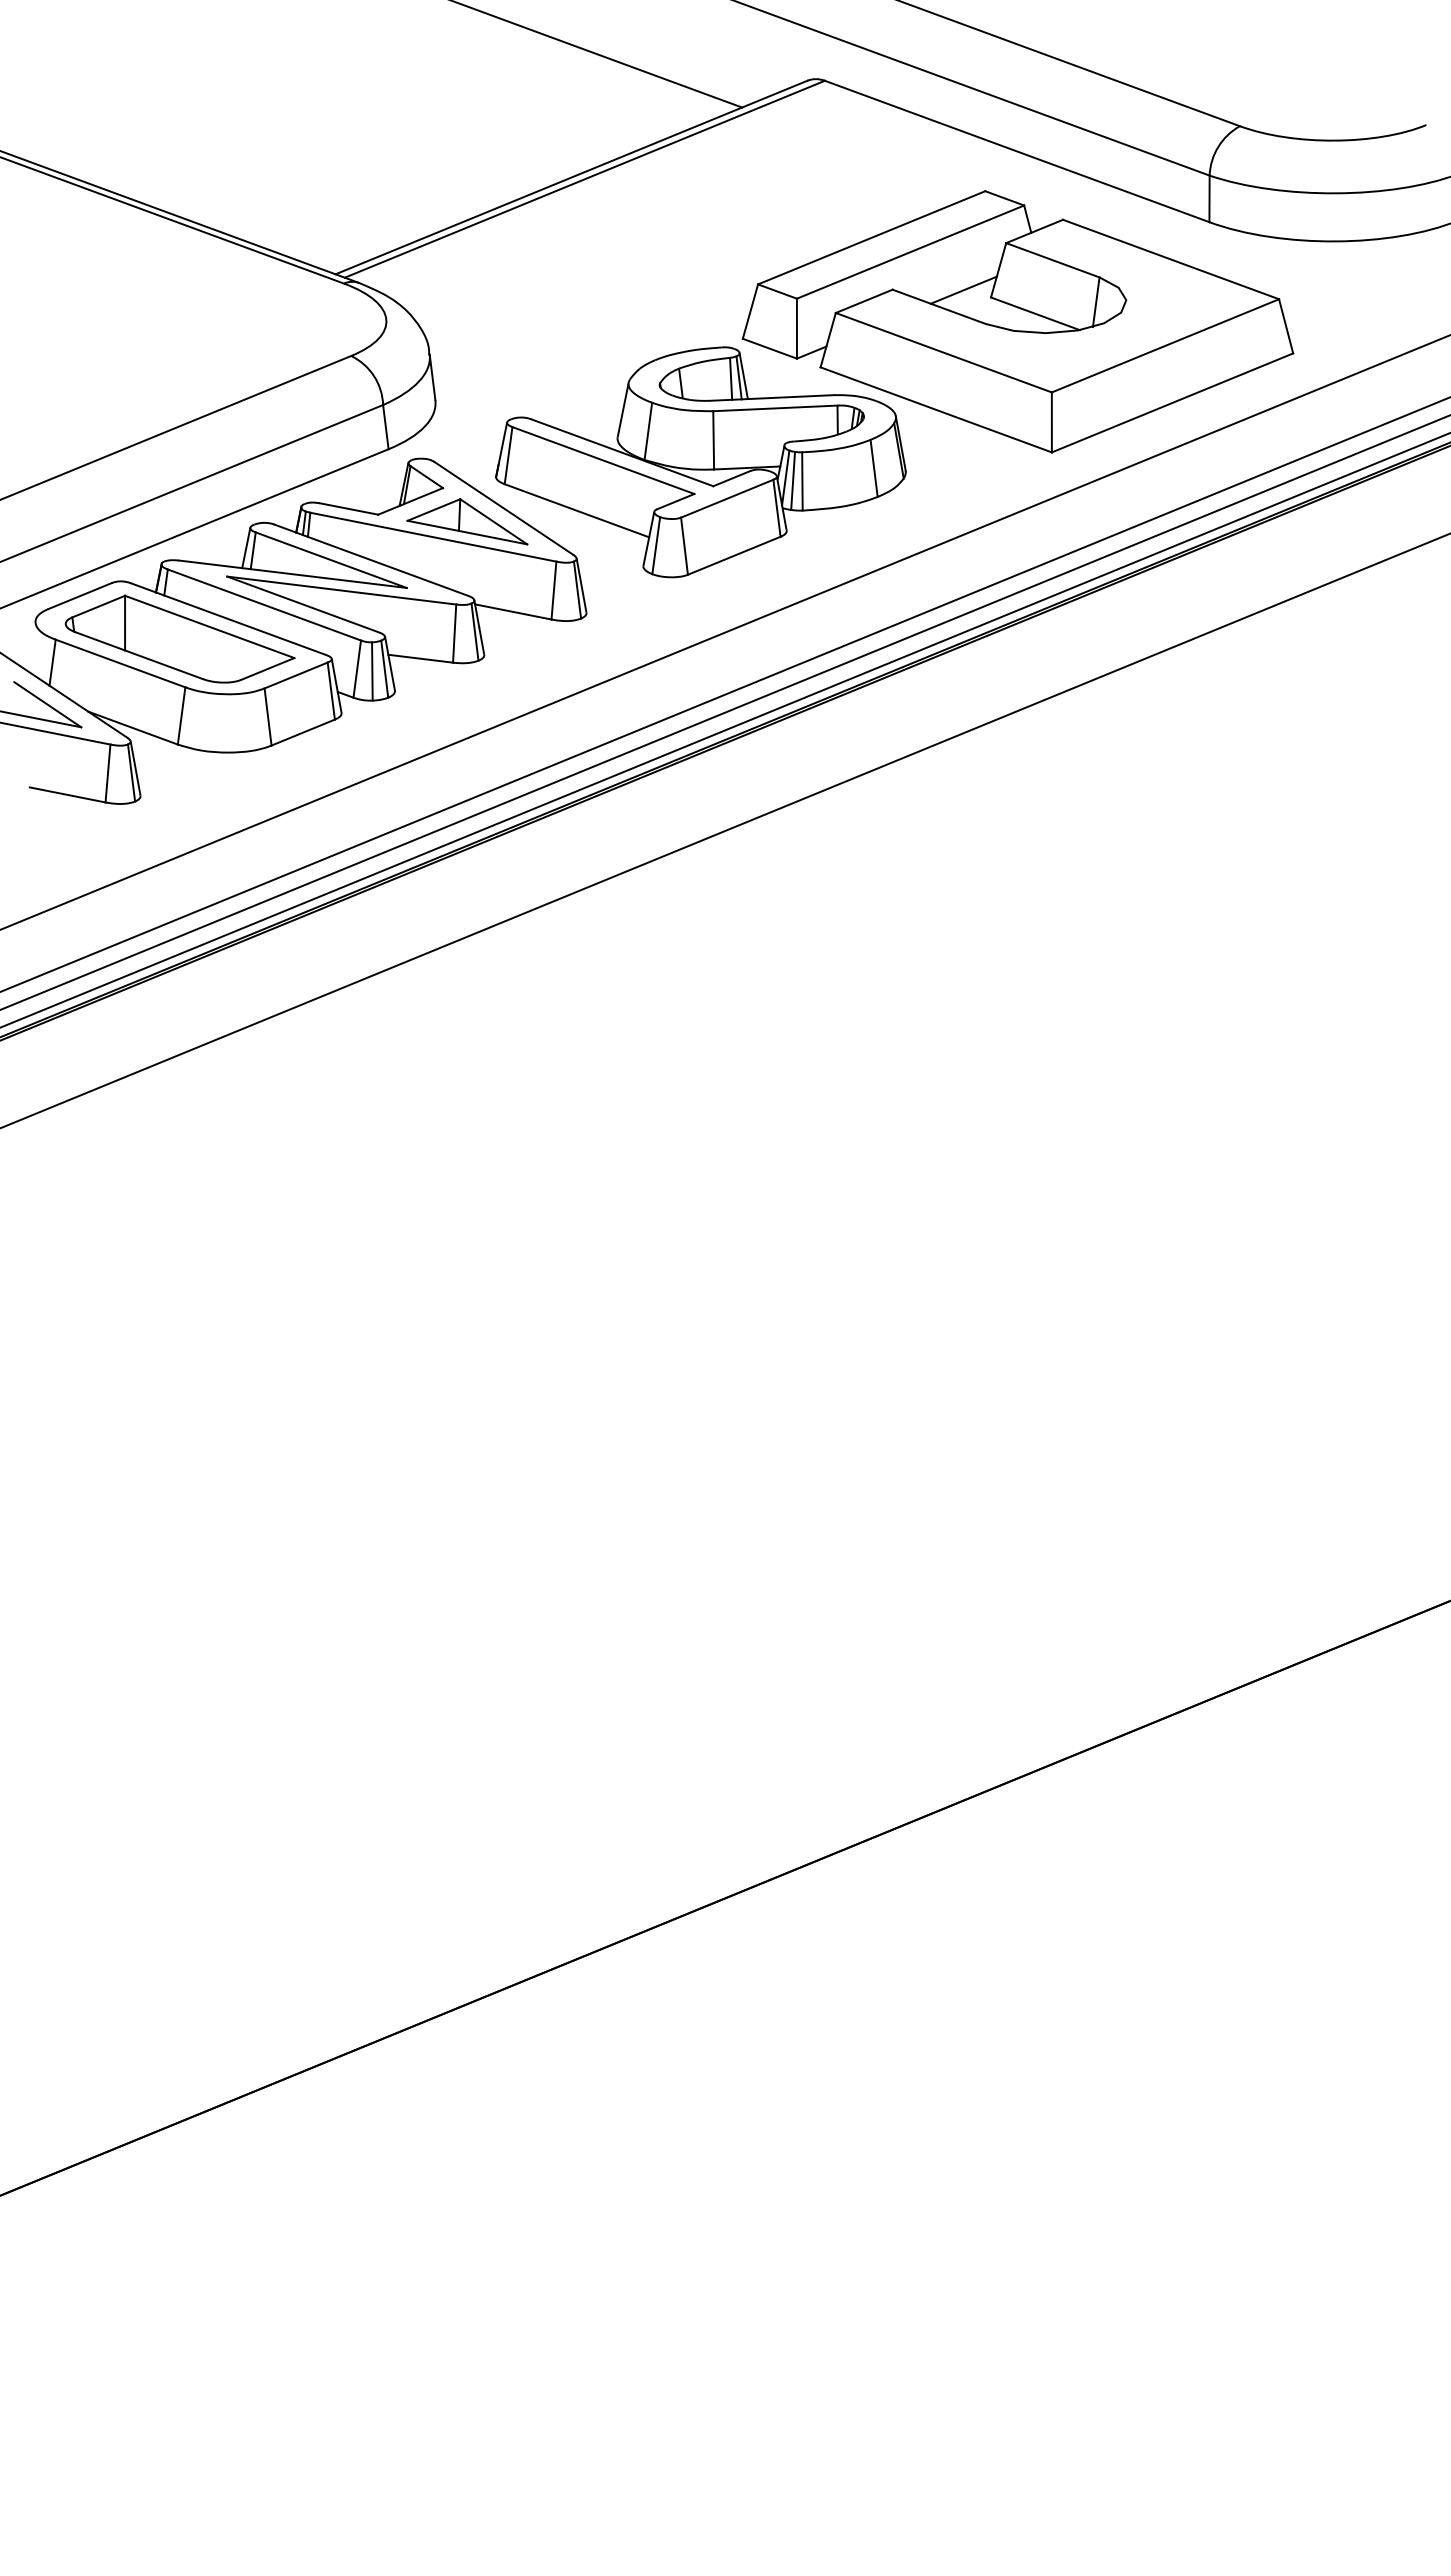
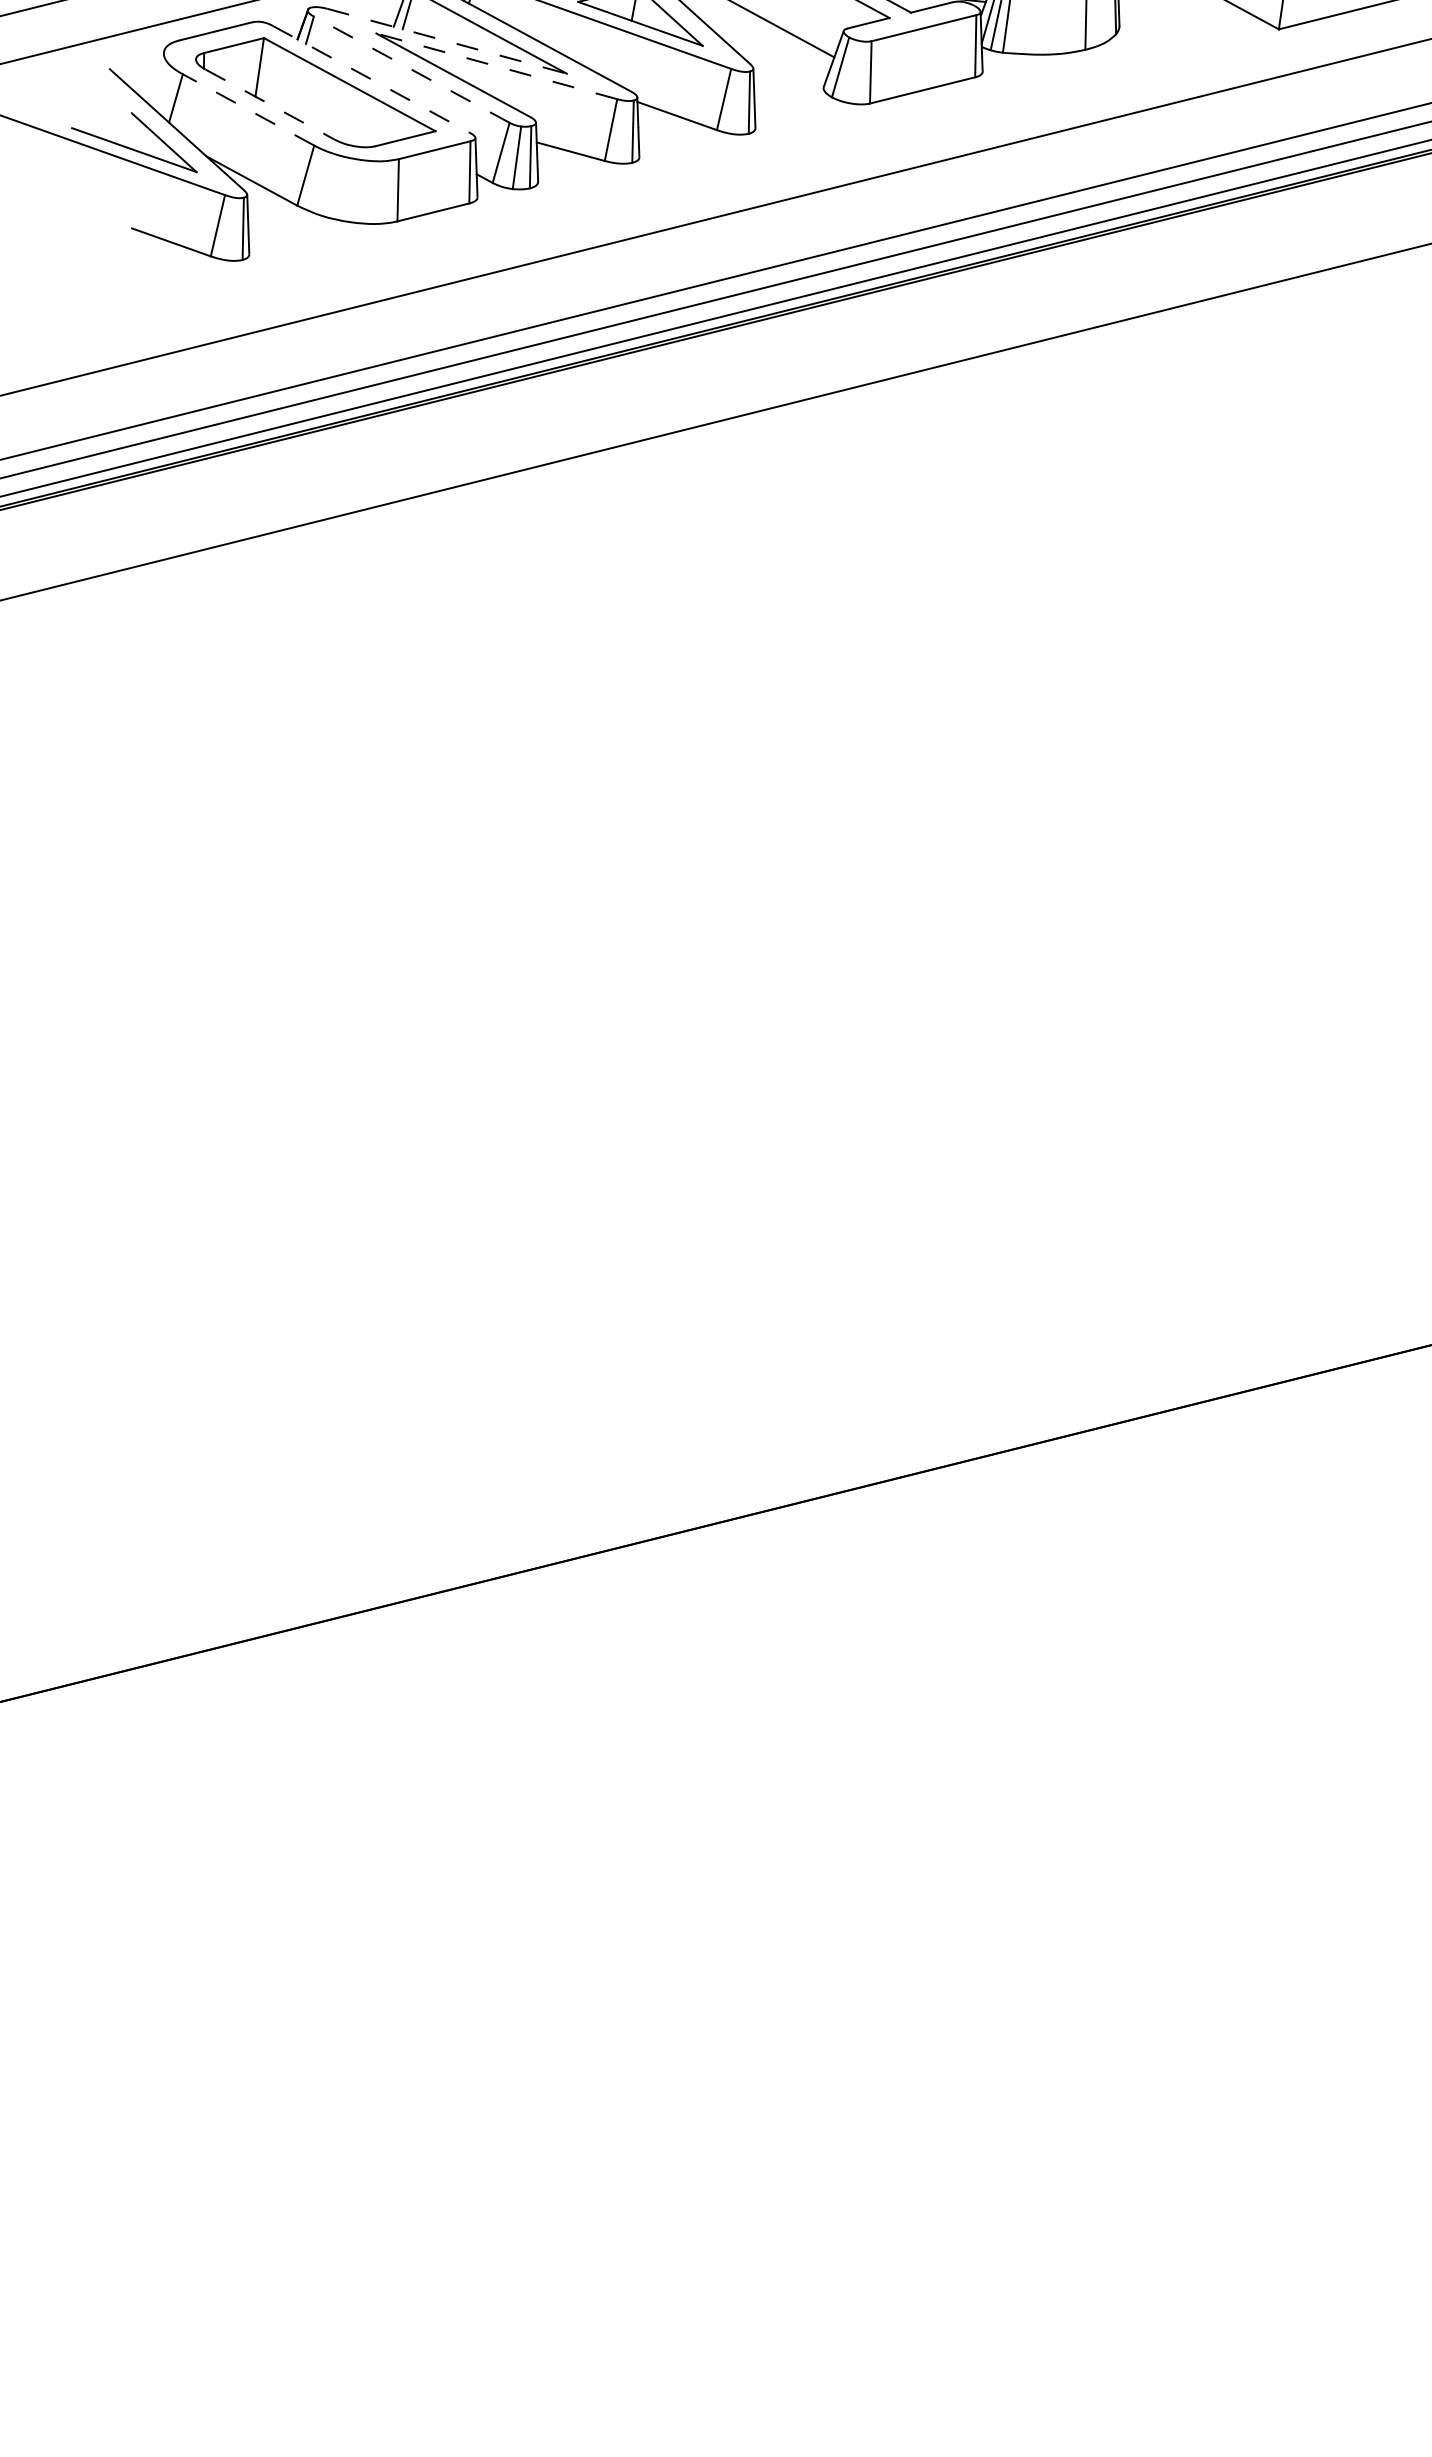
line: (293, 574) -> (447, 41), solid -> dashed
line: (341, 590) -> (496, 66), solid -> dashed
line: (264, 605) -> (411, 70), solid -> dashed
line: (228, 619) -> (371, 79), solid -> dashed
line: (139, 655) -> (270, 104), solid -> dashed
line: (120, 663) -> (248, 109), solid -> dashed

